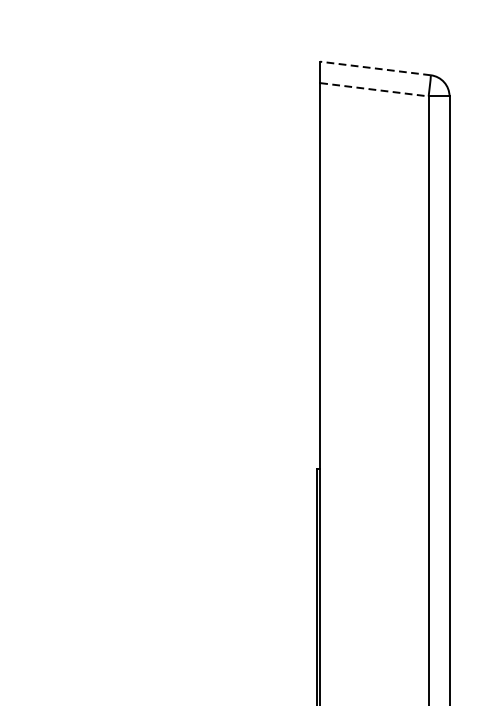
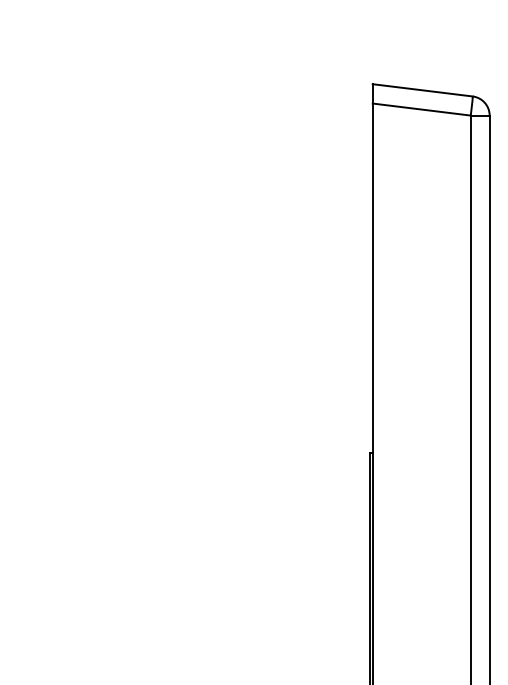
line: (375, 68) -> (422, 90), dashed -> solid
line: (375, 89) -> (422, 109), dashed -> solid

